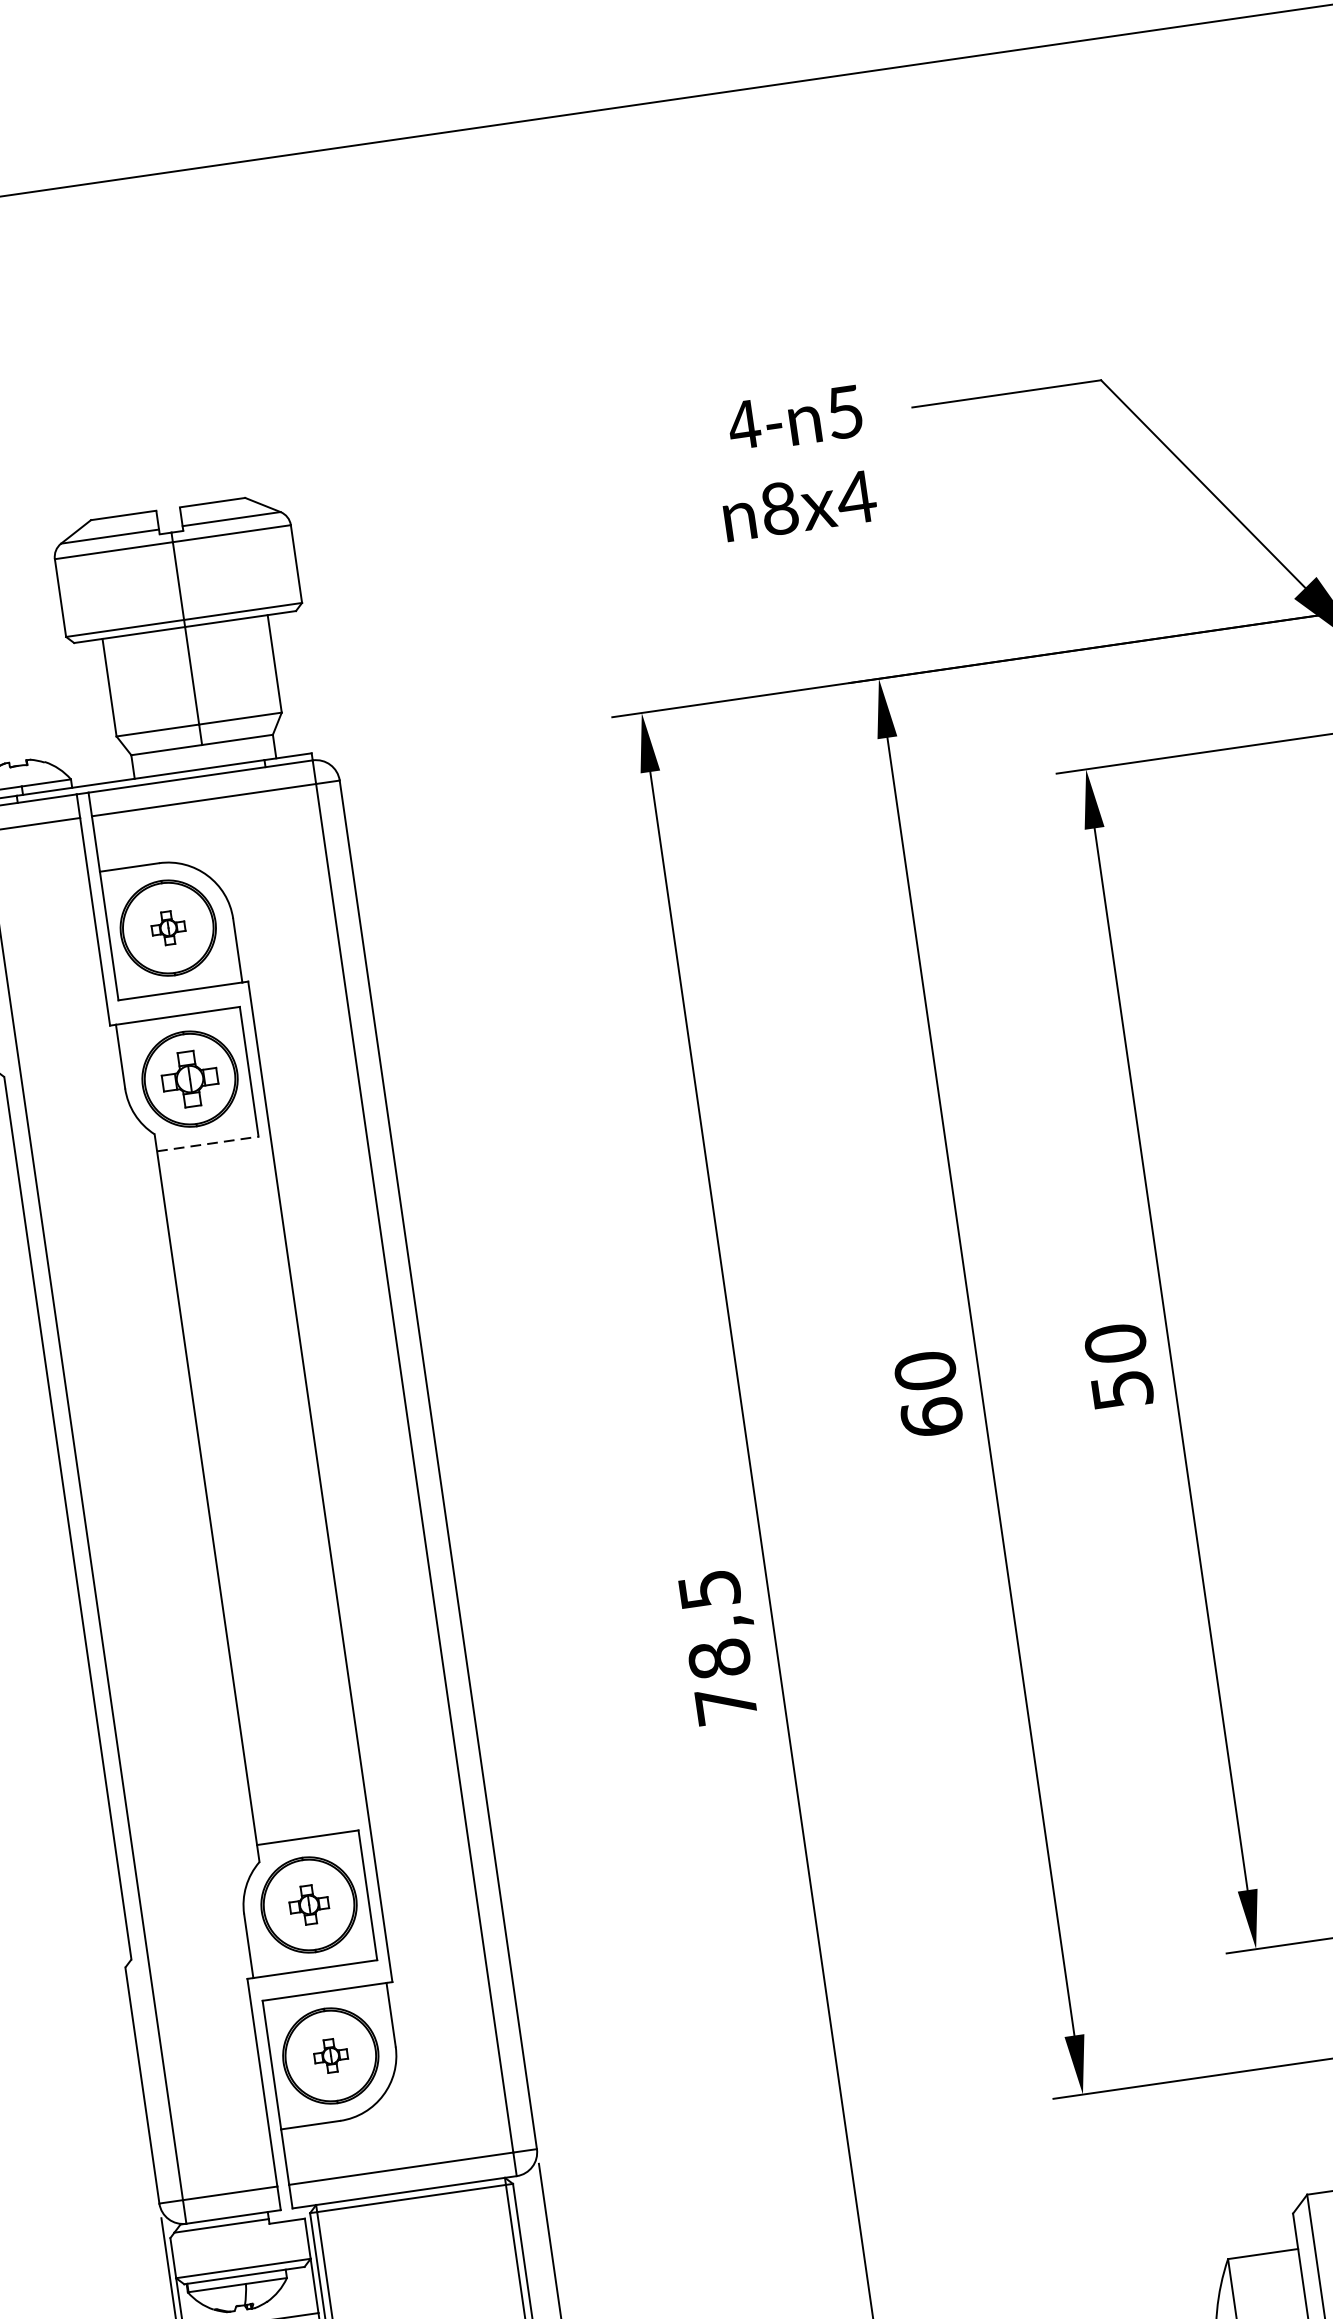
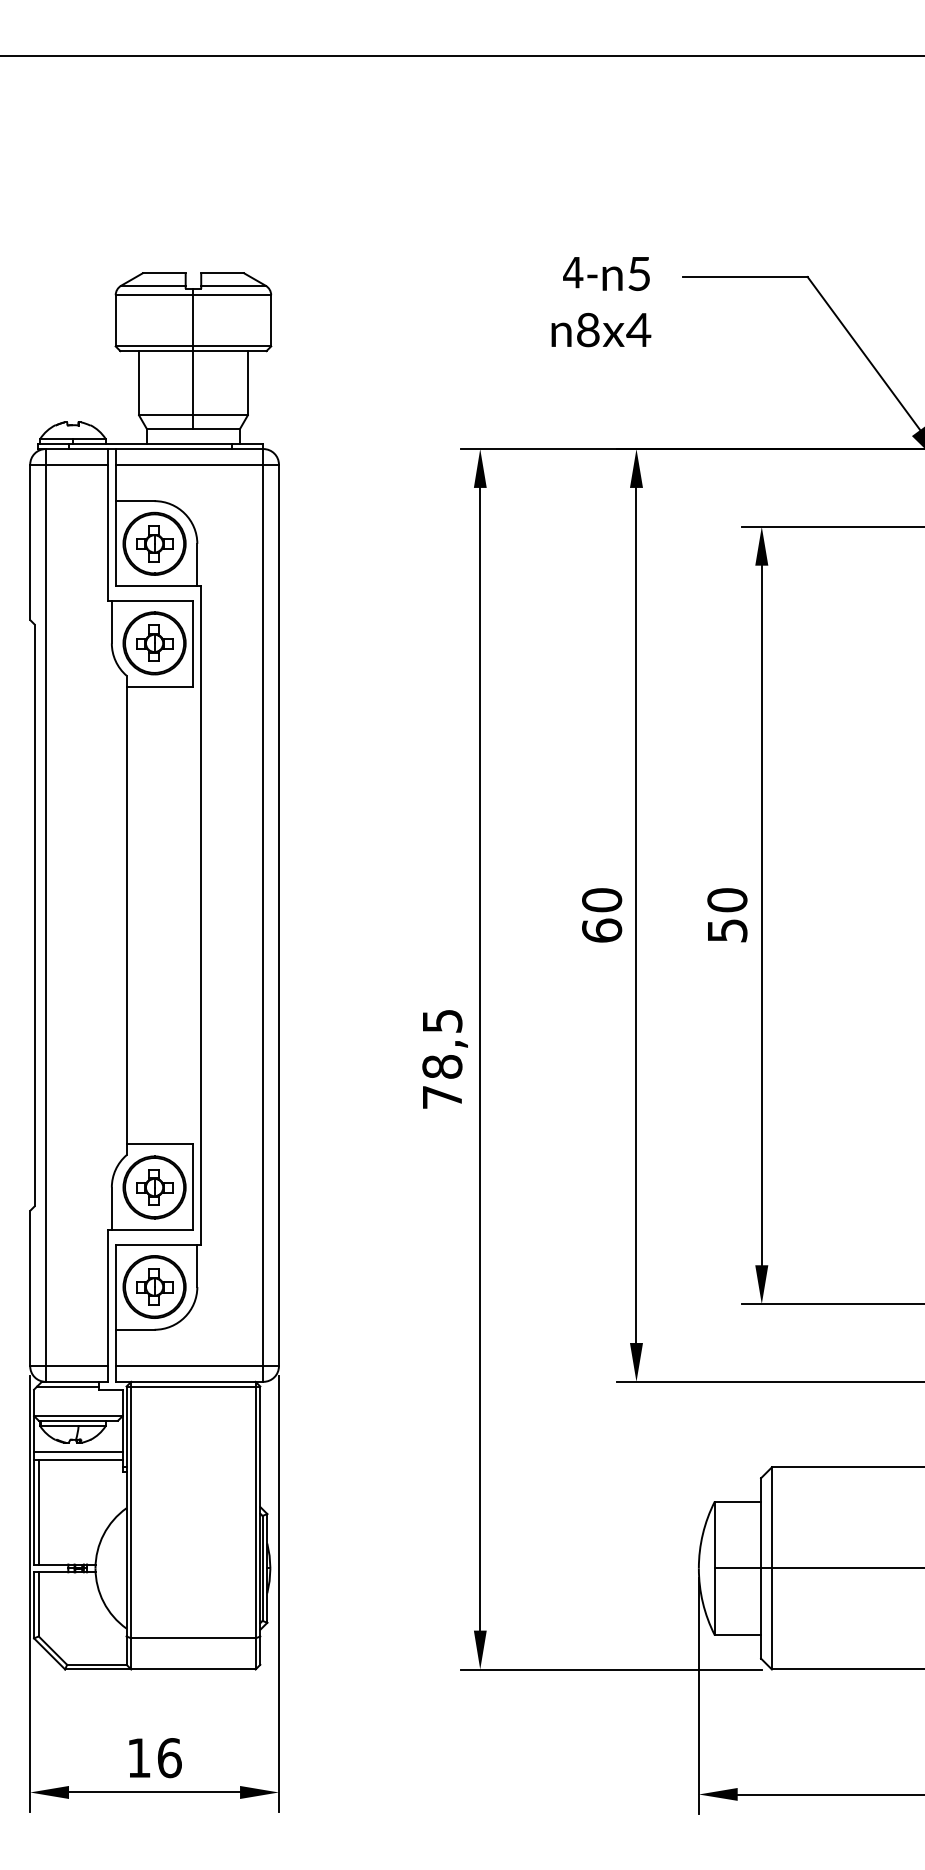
part: (168, 927) -> (154, 543), size x1.67
line: (208, 1143) -> (160, 686), dashed -> solid
part: (308, 1904) -> (154, 1187), size x1.43
part: (330, 2055) -> (154, 1286), size x1.67

